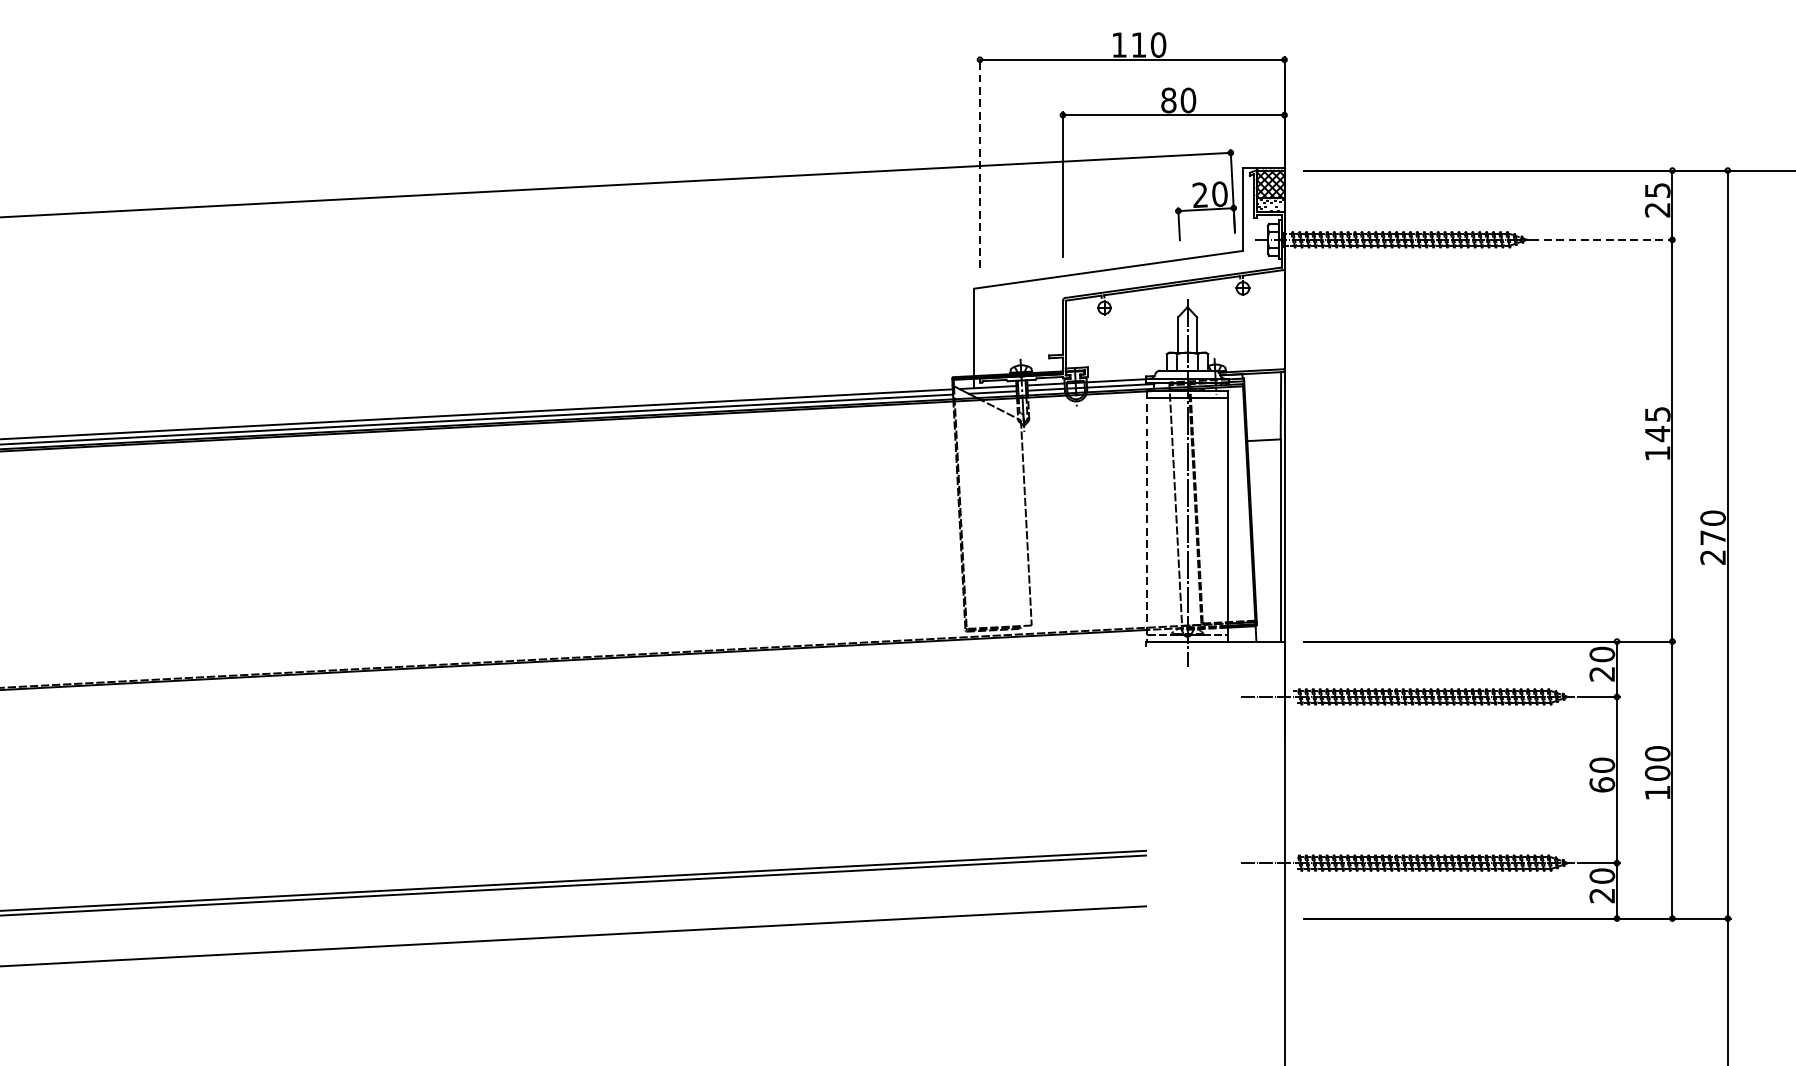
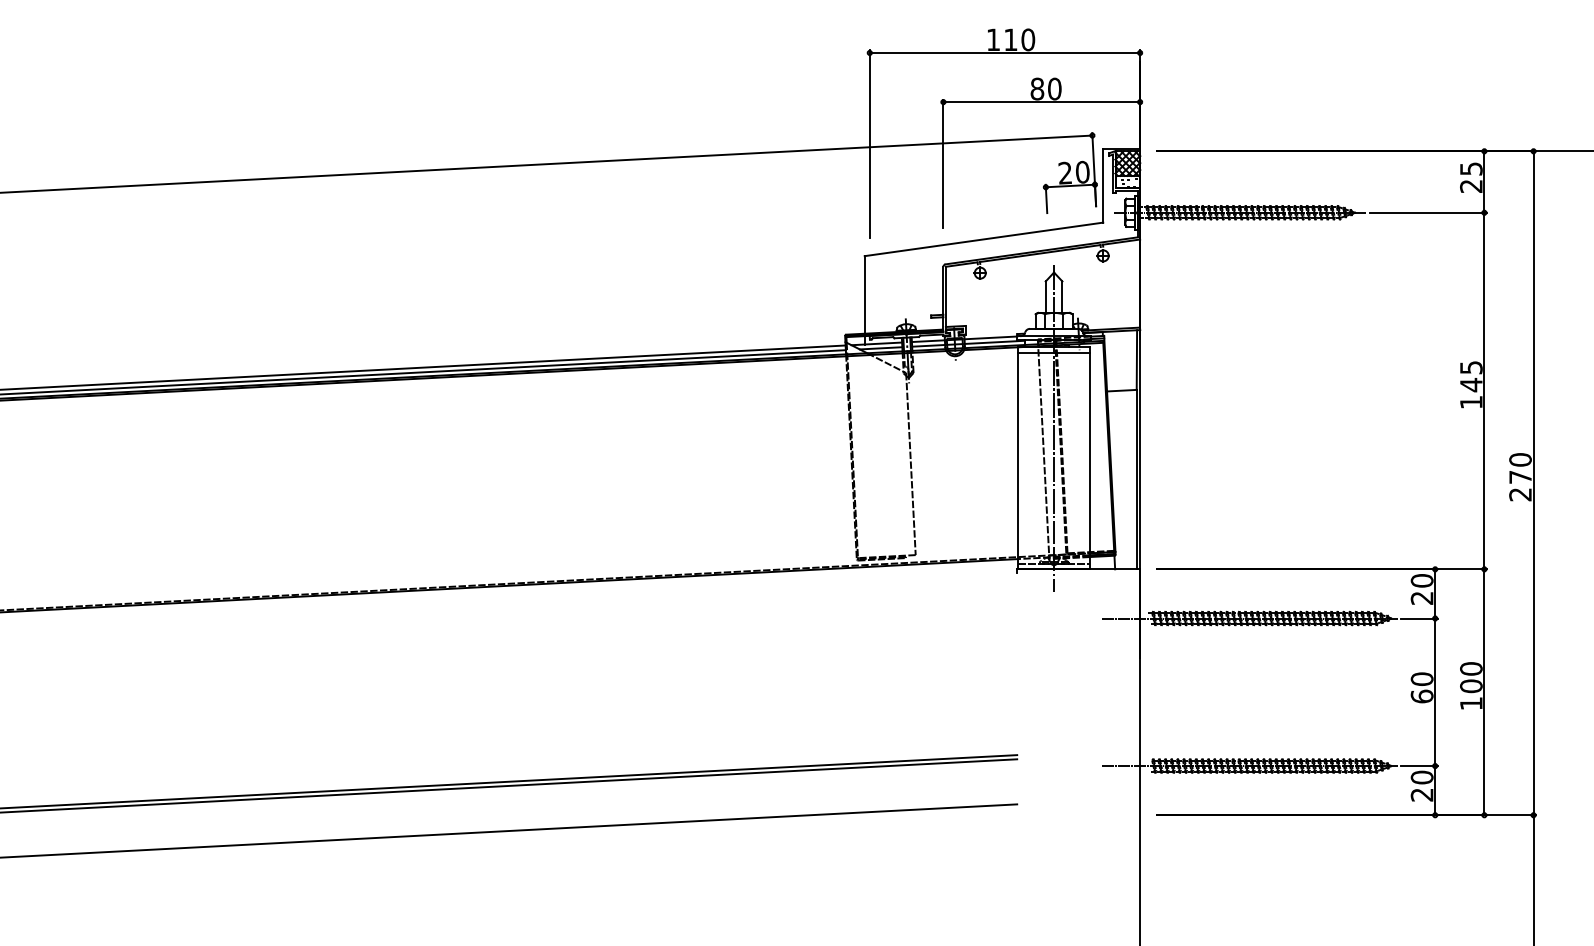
line: (979, 162) -> (869, 144), dashed -> solid
line: (1610, 239) -> (1429, 212), dashed -> solid
line: (1147, 516) -> (1018, 458), dashed -> solid

